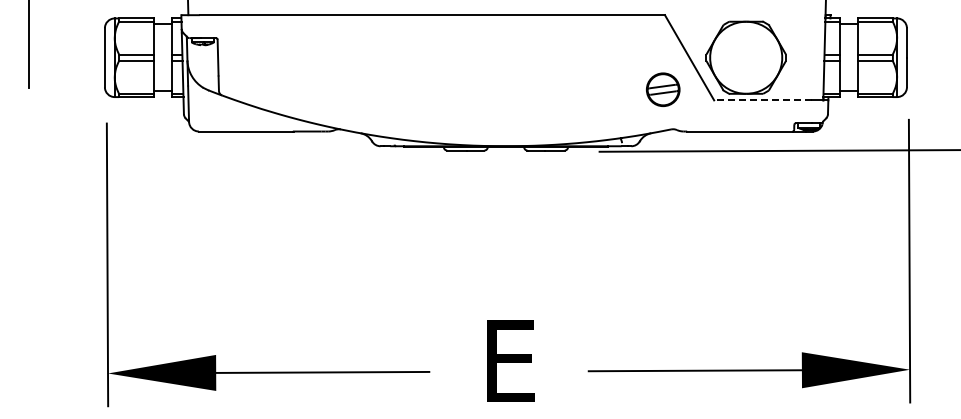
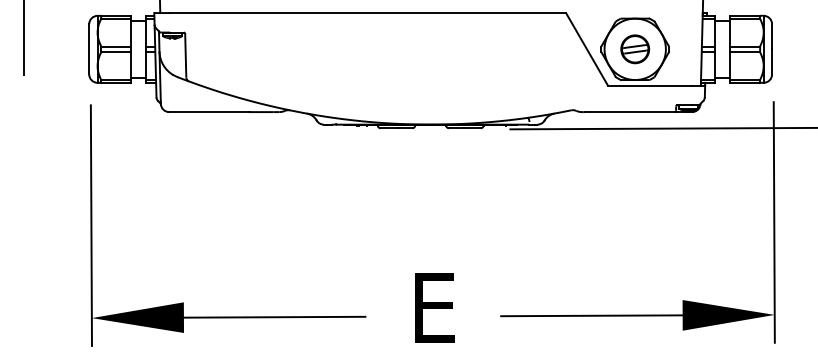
part: (663, 89) -> (635, 49), moved
line: (762, 100) -> (649, 85), dashed -> solid

